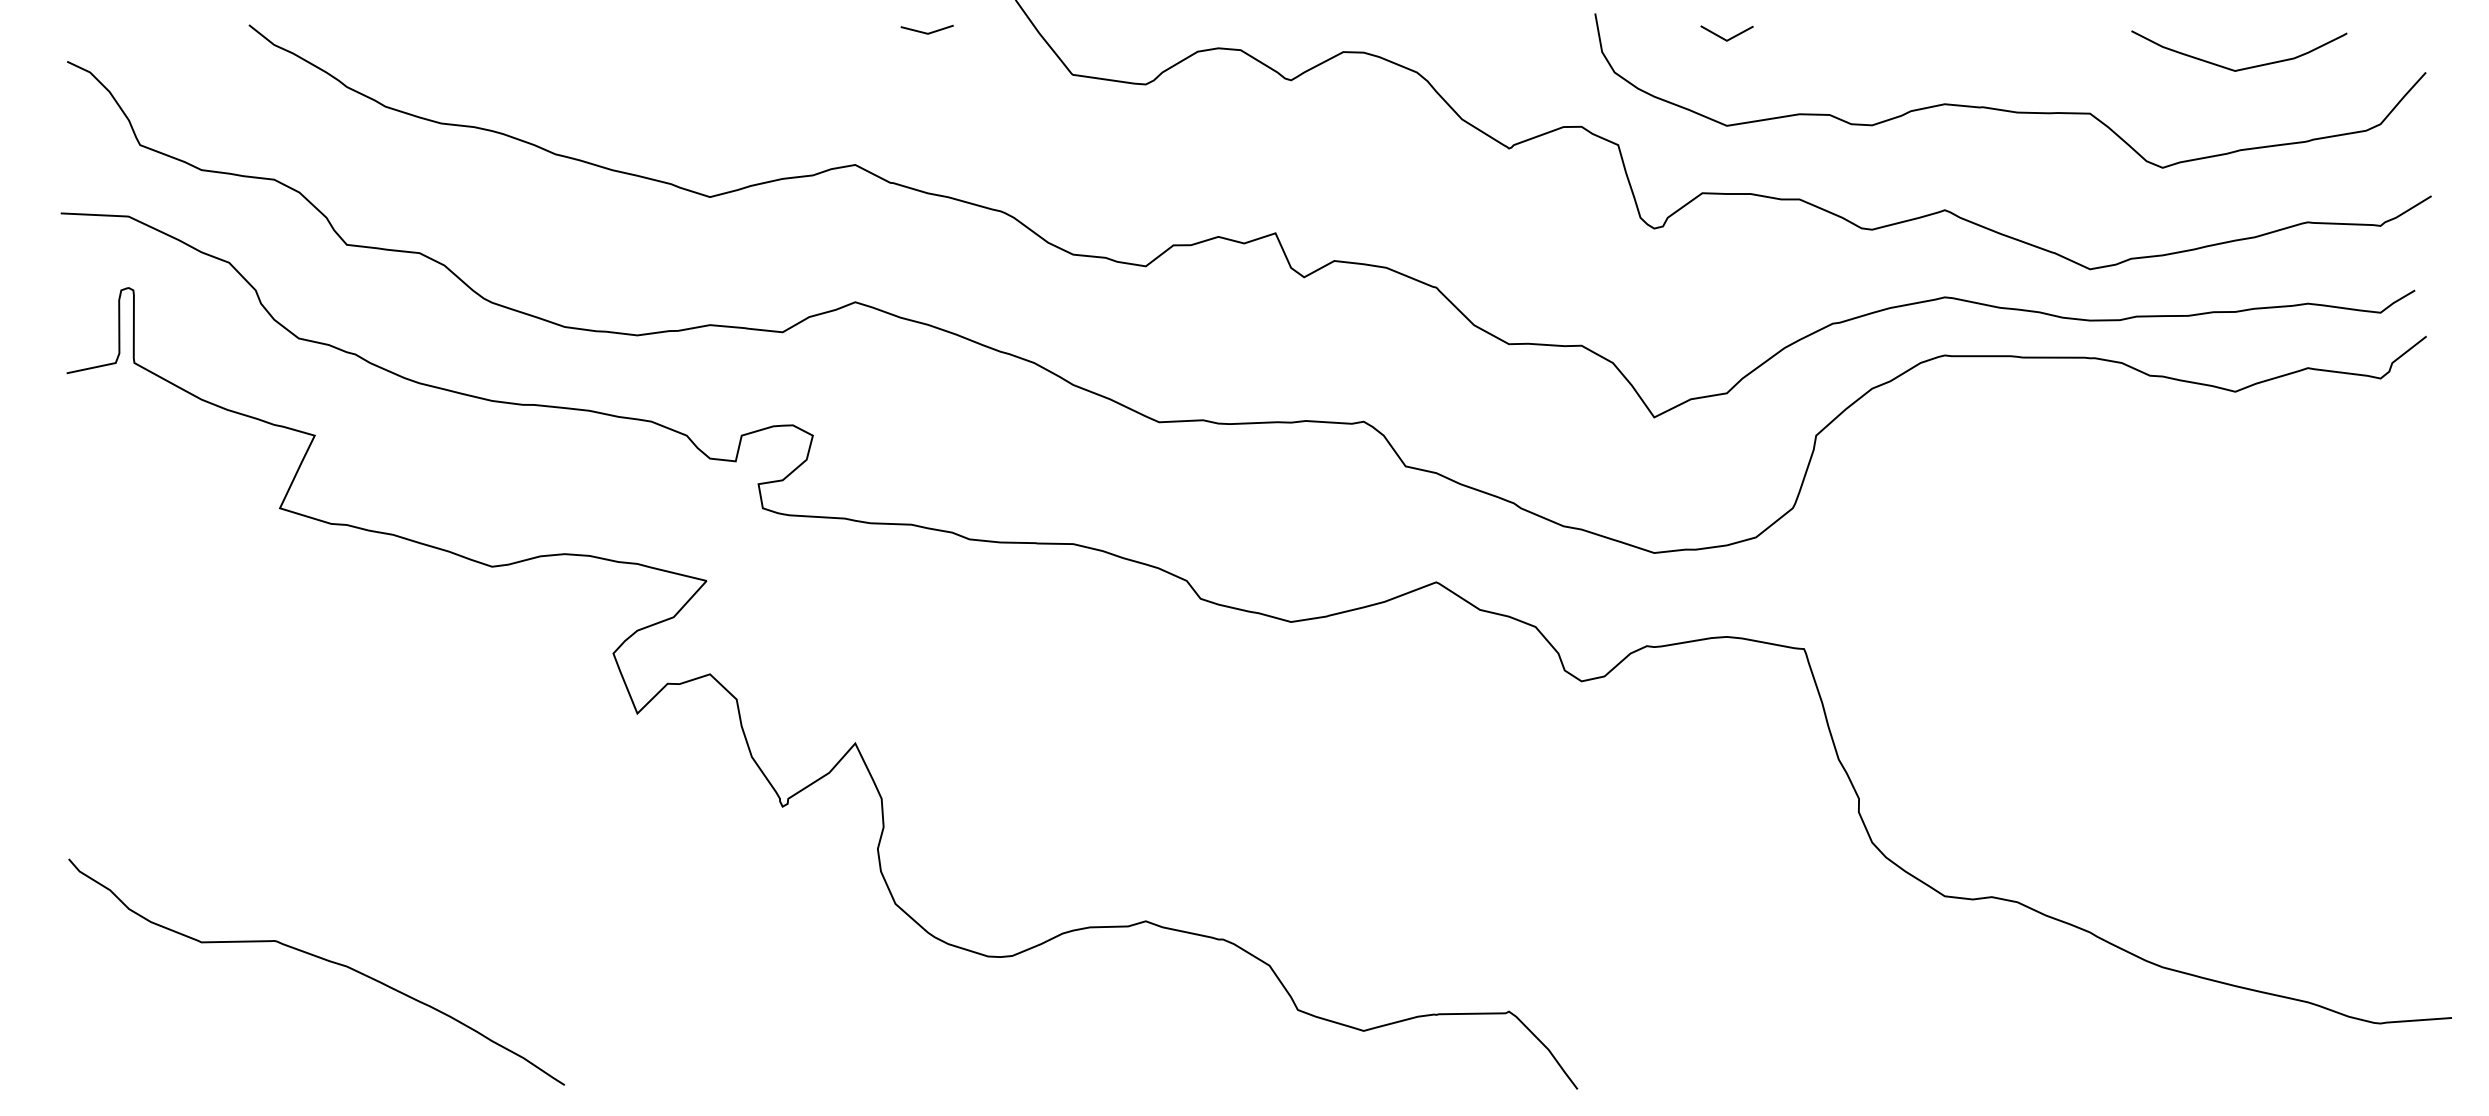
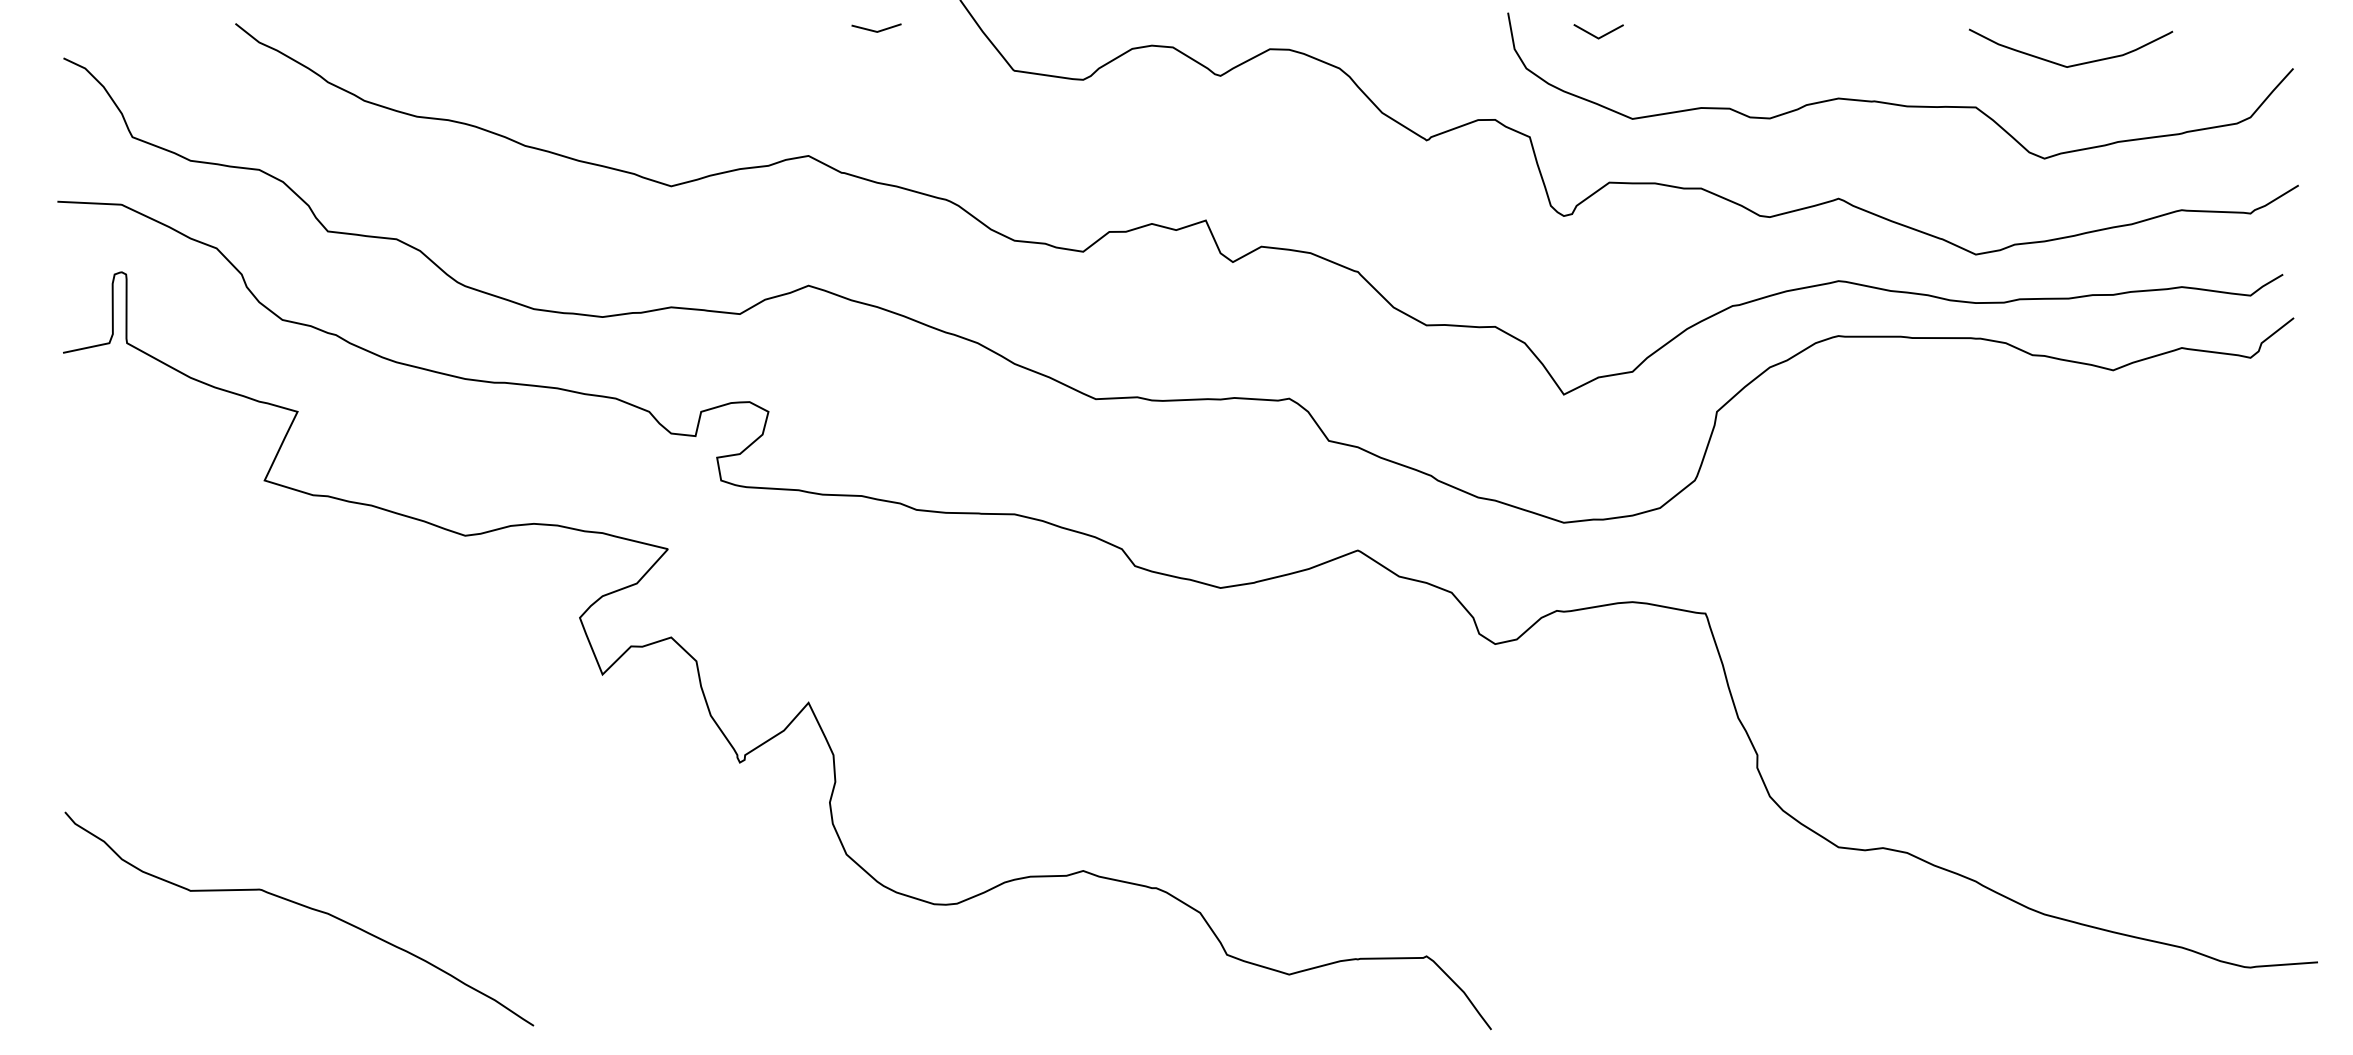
line: (1723, 37) -> (1595, 35), moved
curve: (2242, 68) -> (2073, 64), moved

